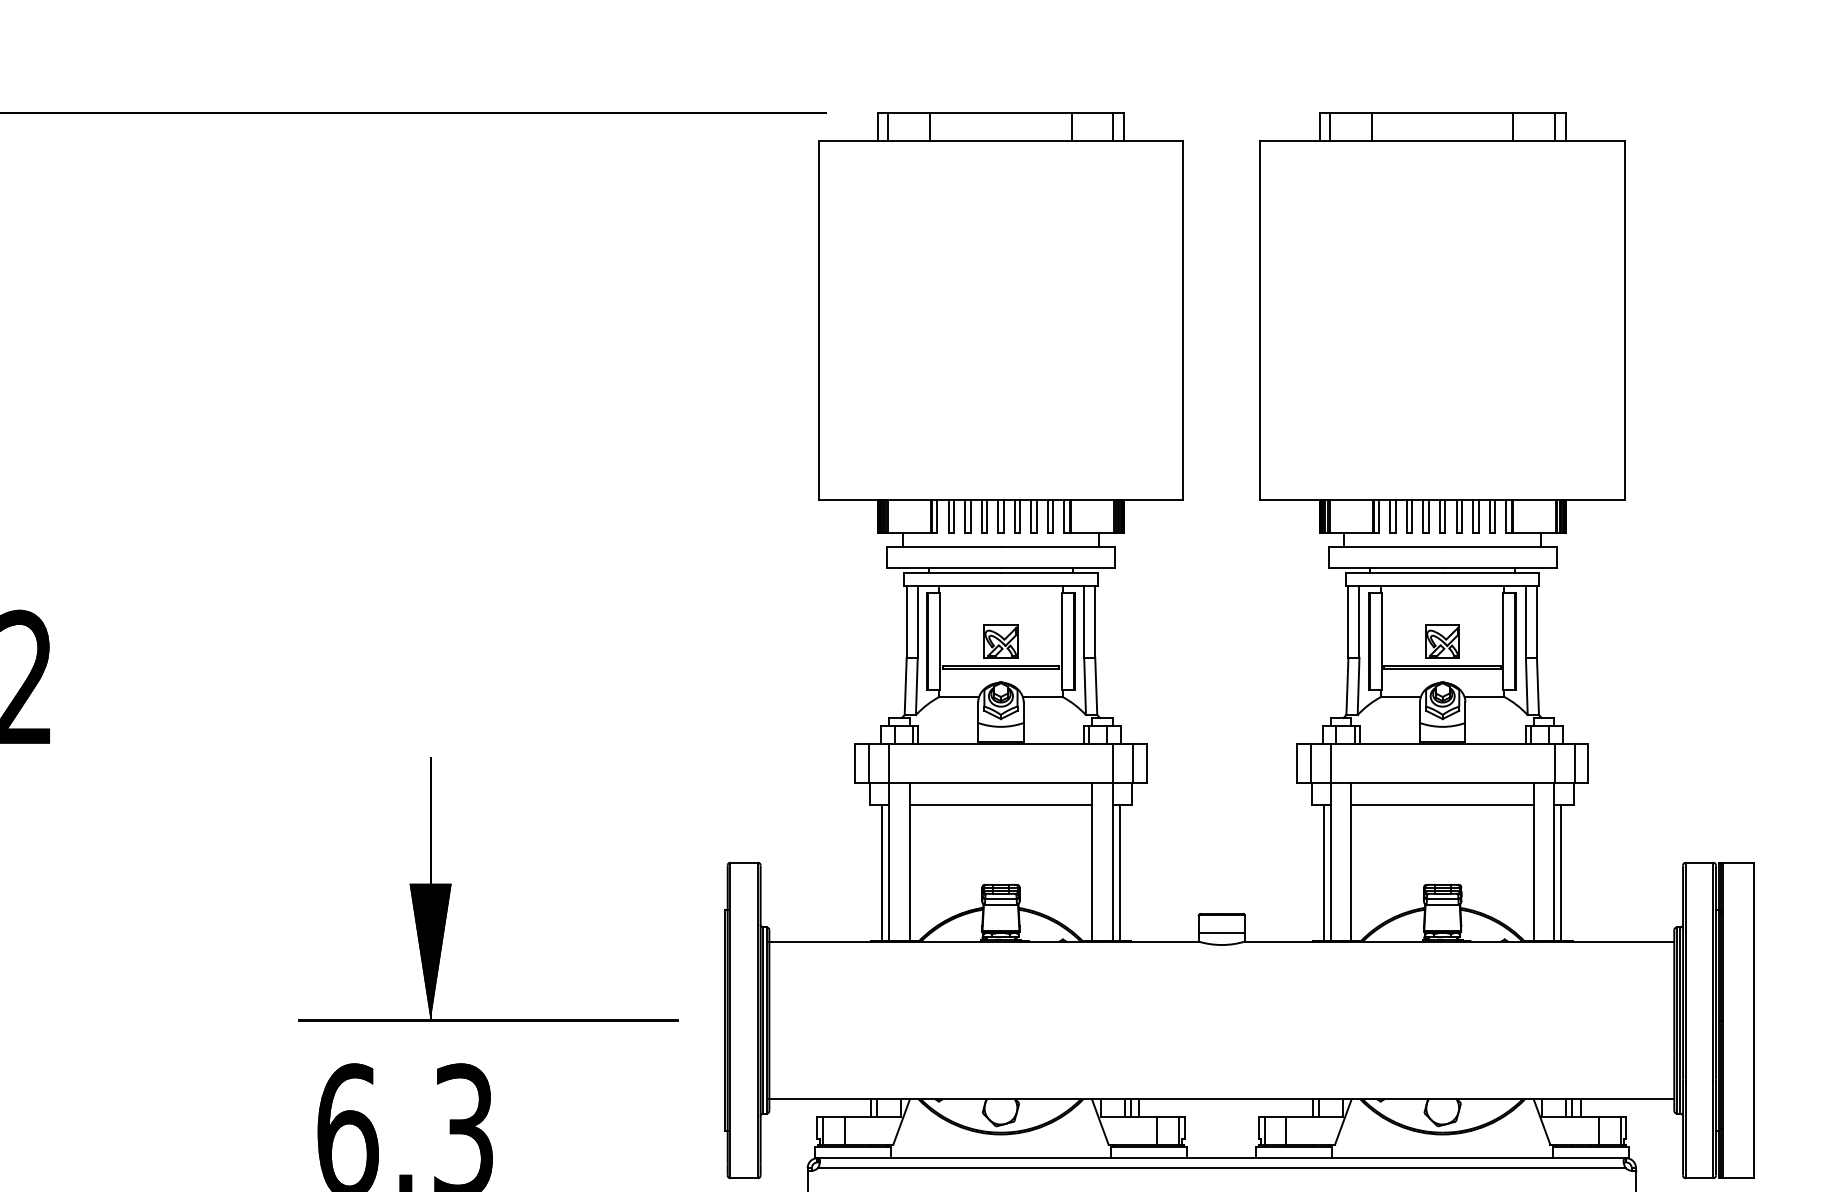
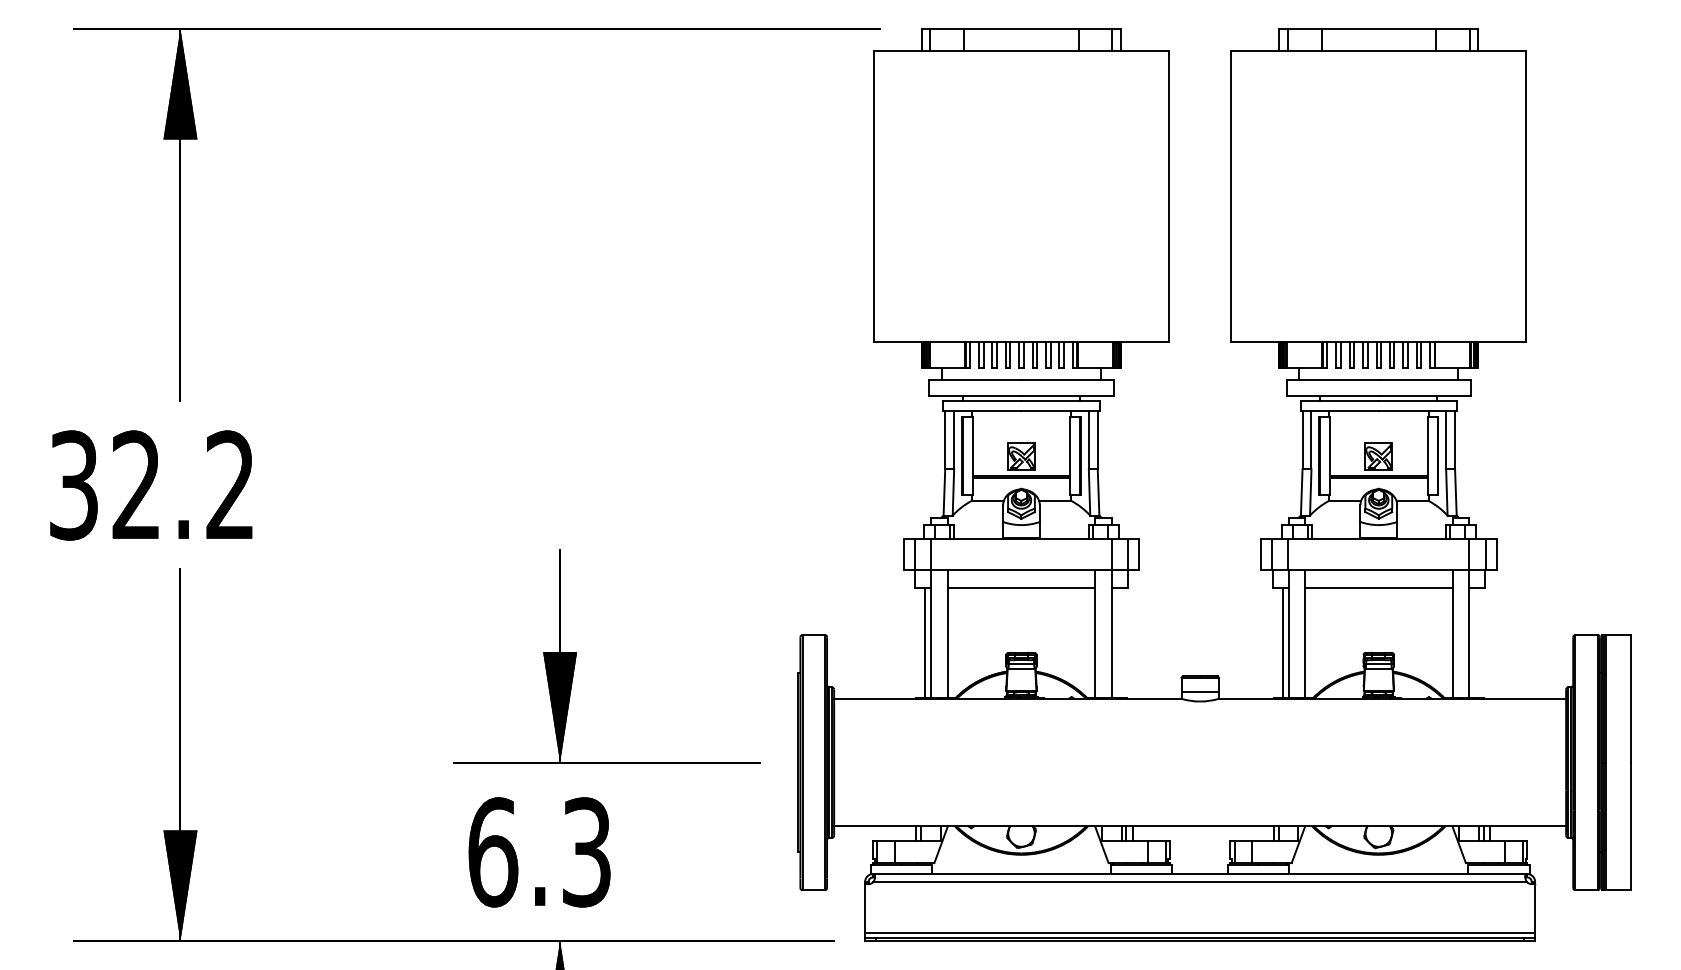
line: (1119, 873) -> (1117, 643), removed
line: (1560, 873) -> (1474, 643), removed

